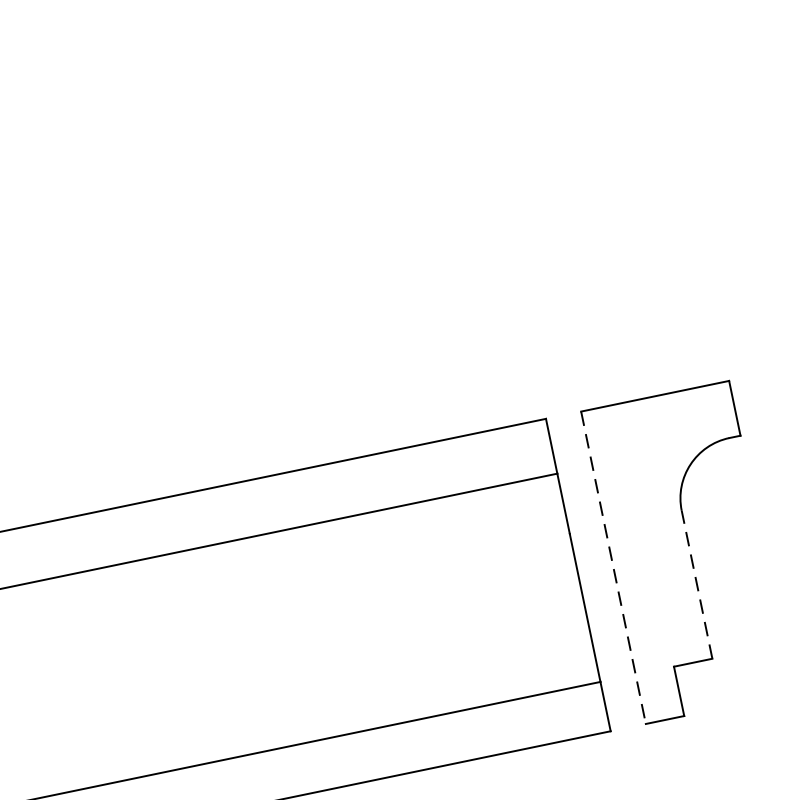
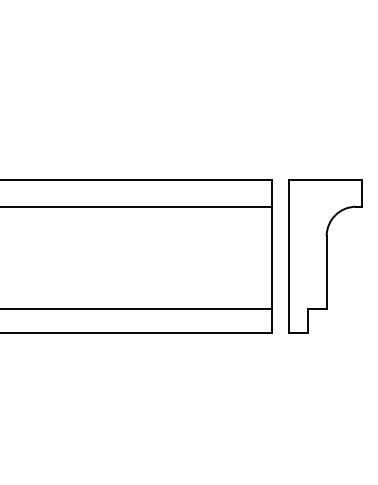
line: (614, 567) -> (289, 256), dashed -> solid
line: (696, 583) -> (326, 271), dashed -> solid

